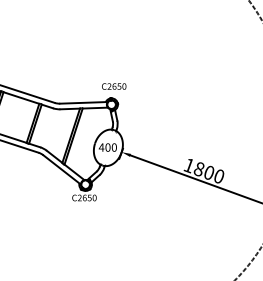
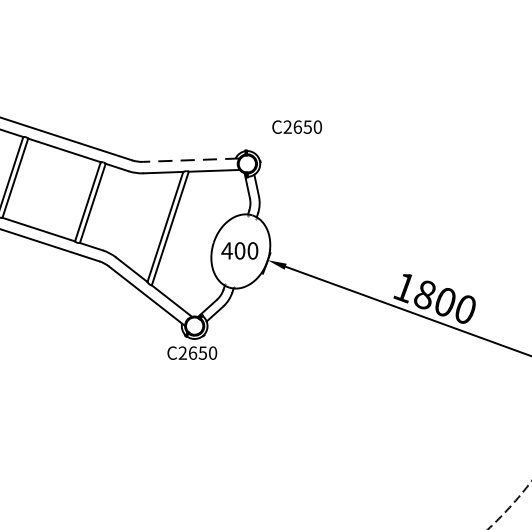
text: (114, 86) -> (297, 127), moved
line: (83, 102) -> (190, 159), solid -> dashed

